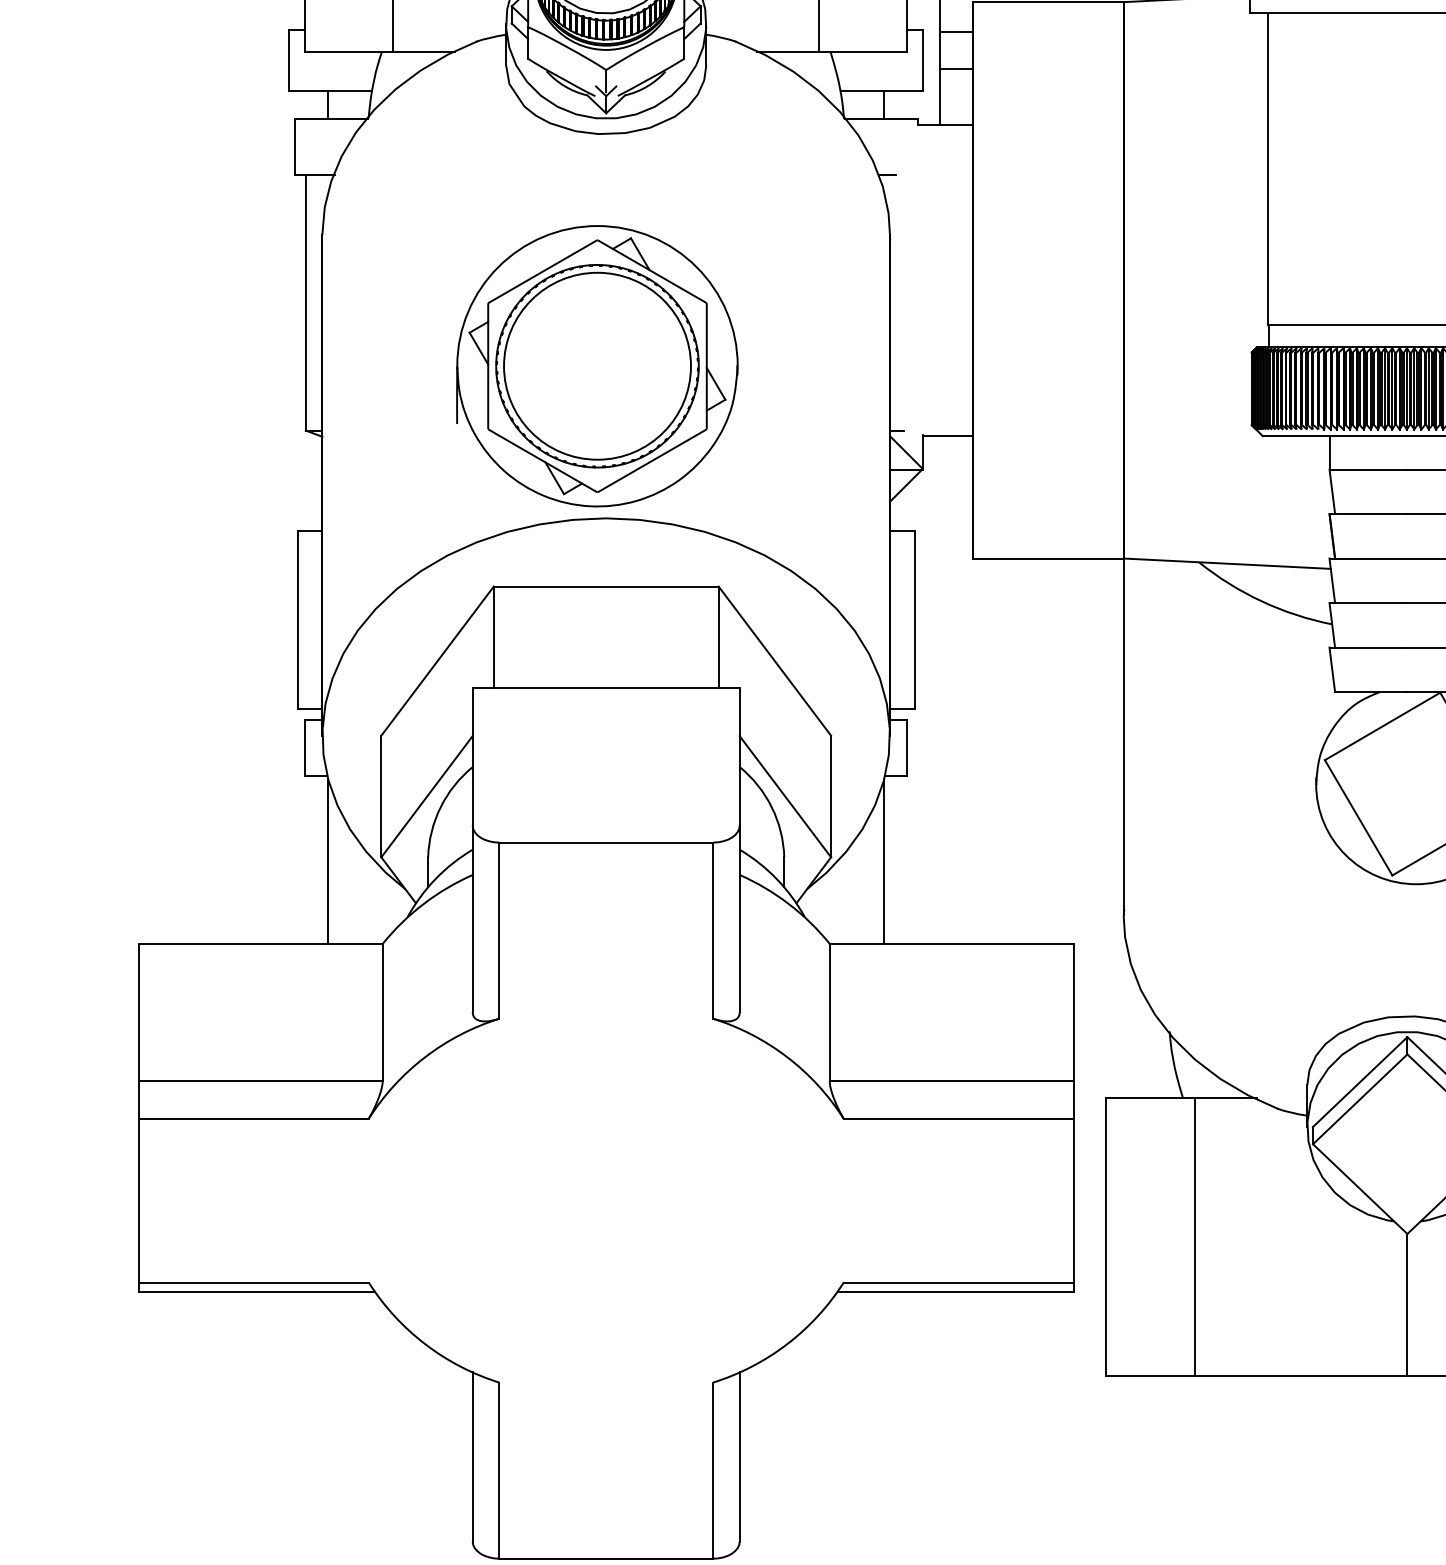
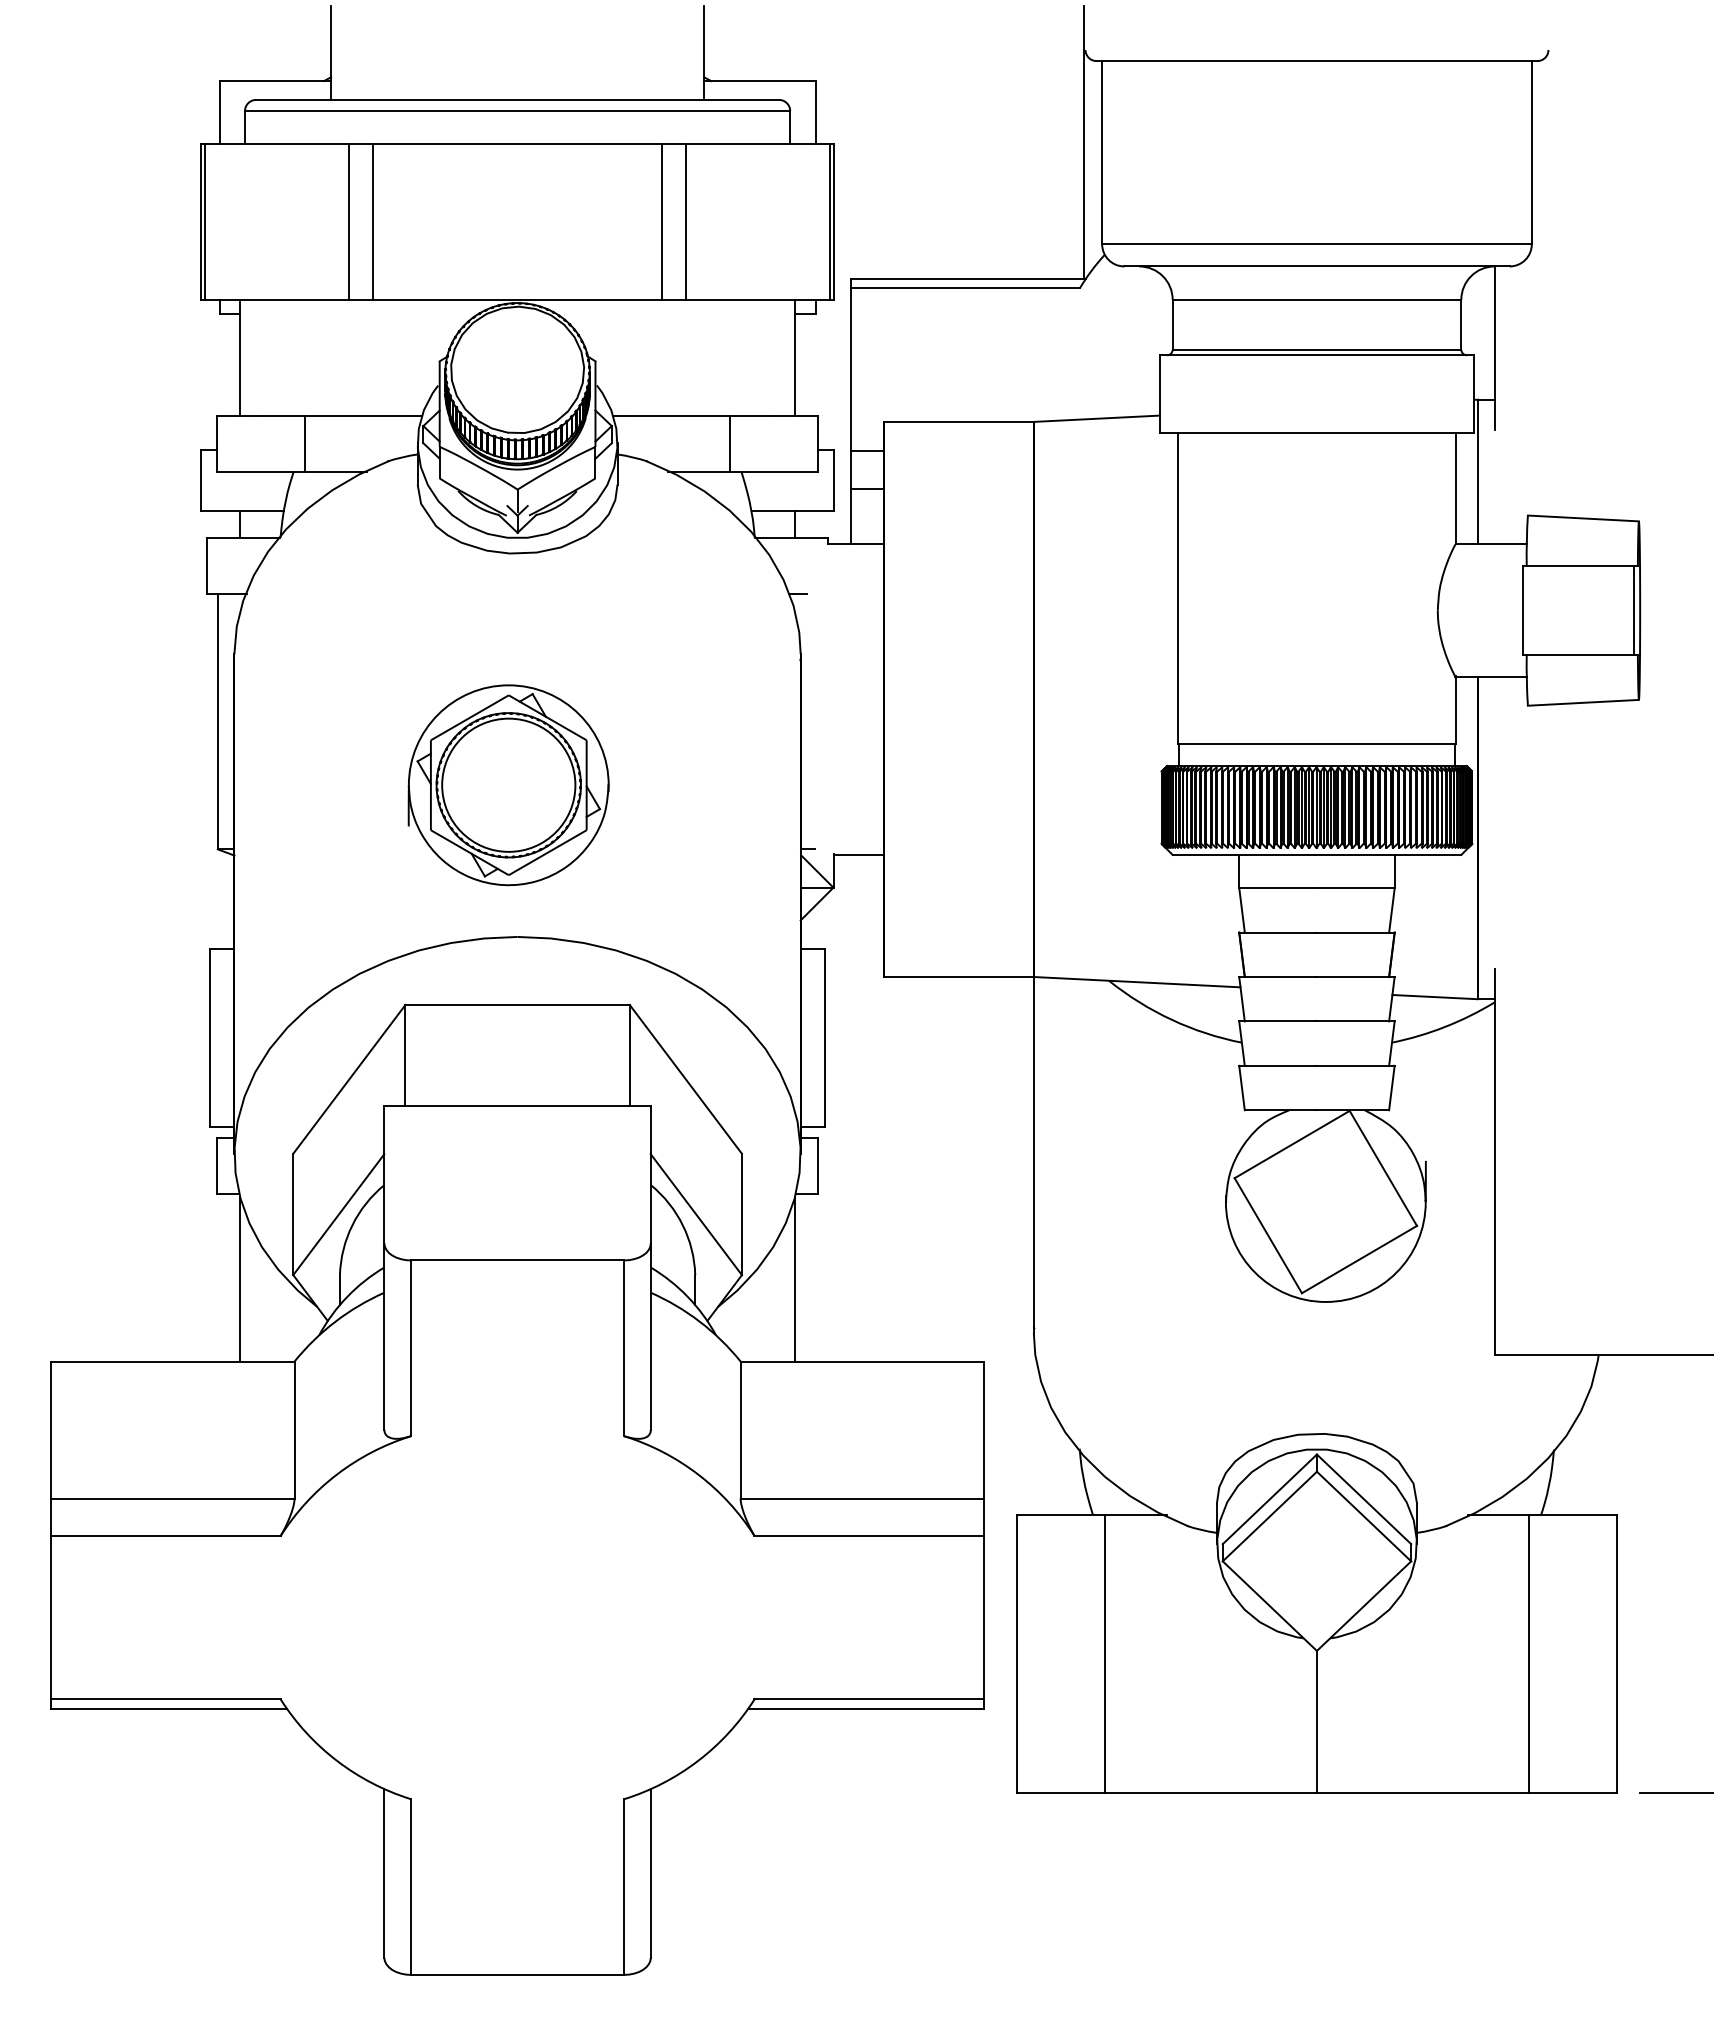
part: (597, 366) -> (508, 785), size x0.71

